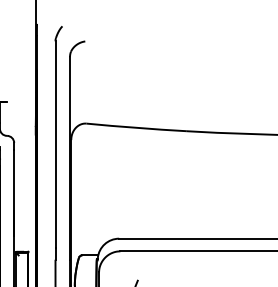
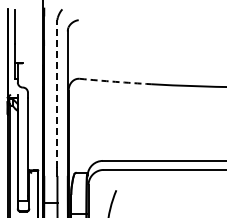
arc: (136, 127) -> (115, 81), solid -> dashed
line: (55, 144) -> (57, 93), solid -> dashed

